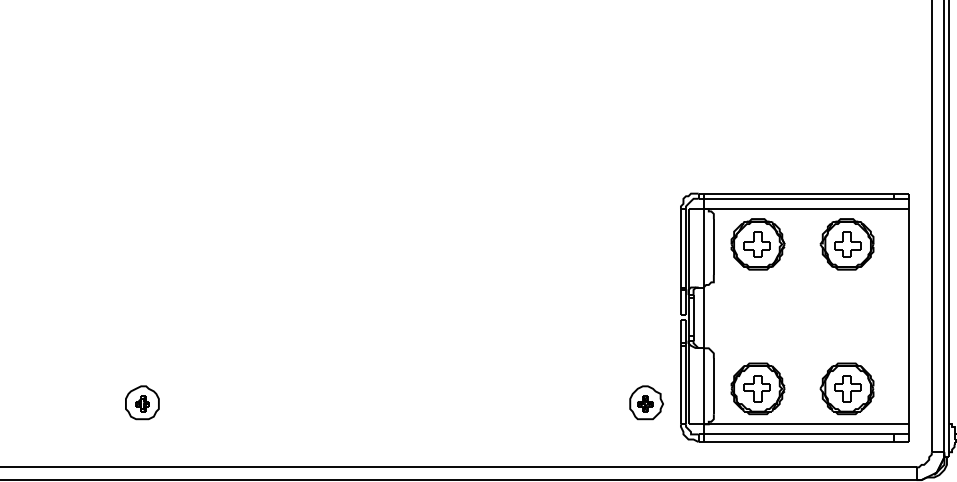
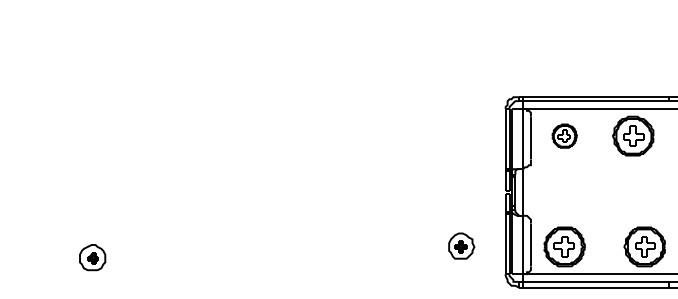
part: (757, 244) -> (564, 136), size x0.6
part: (846, 388) -> (644, 246), moved
part: (646, 402) -> (461, 245), moved

